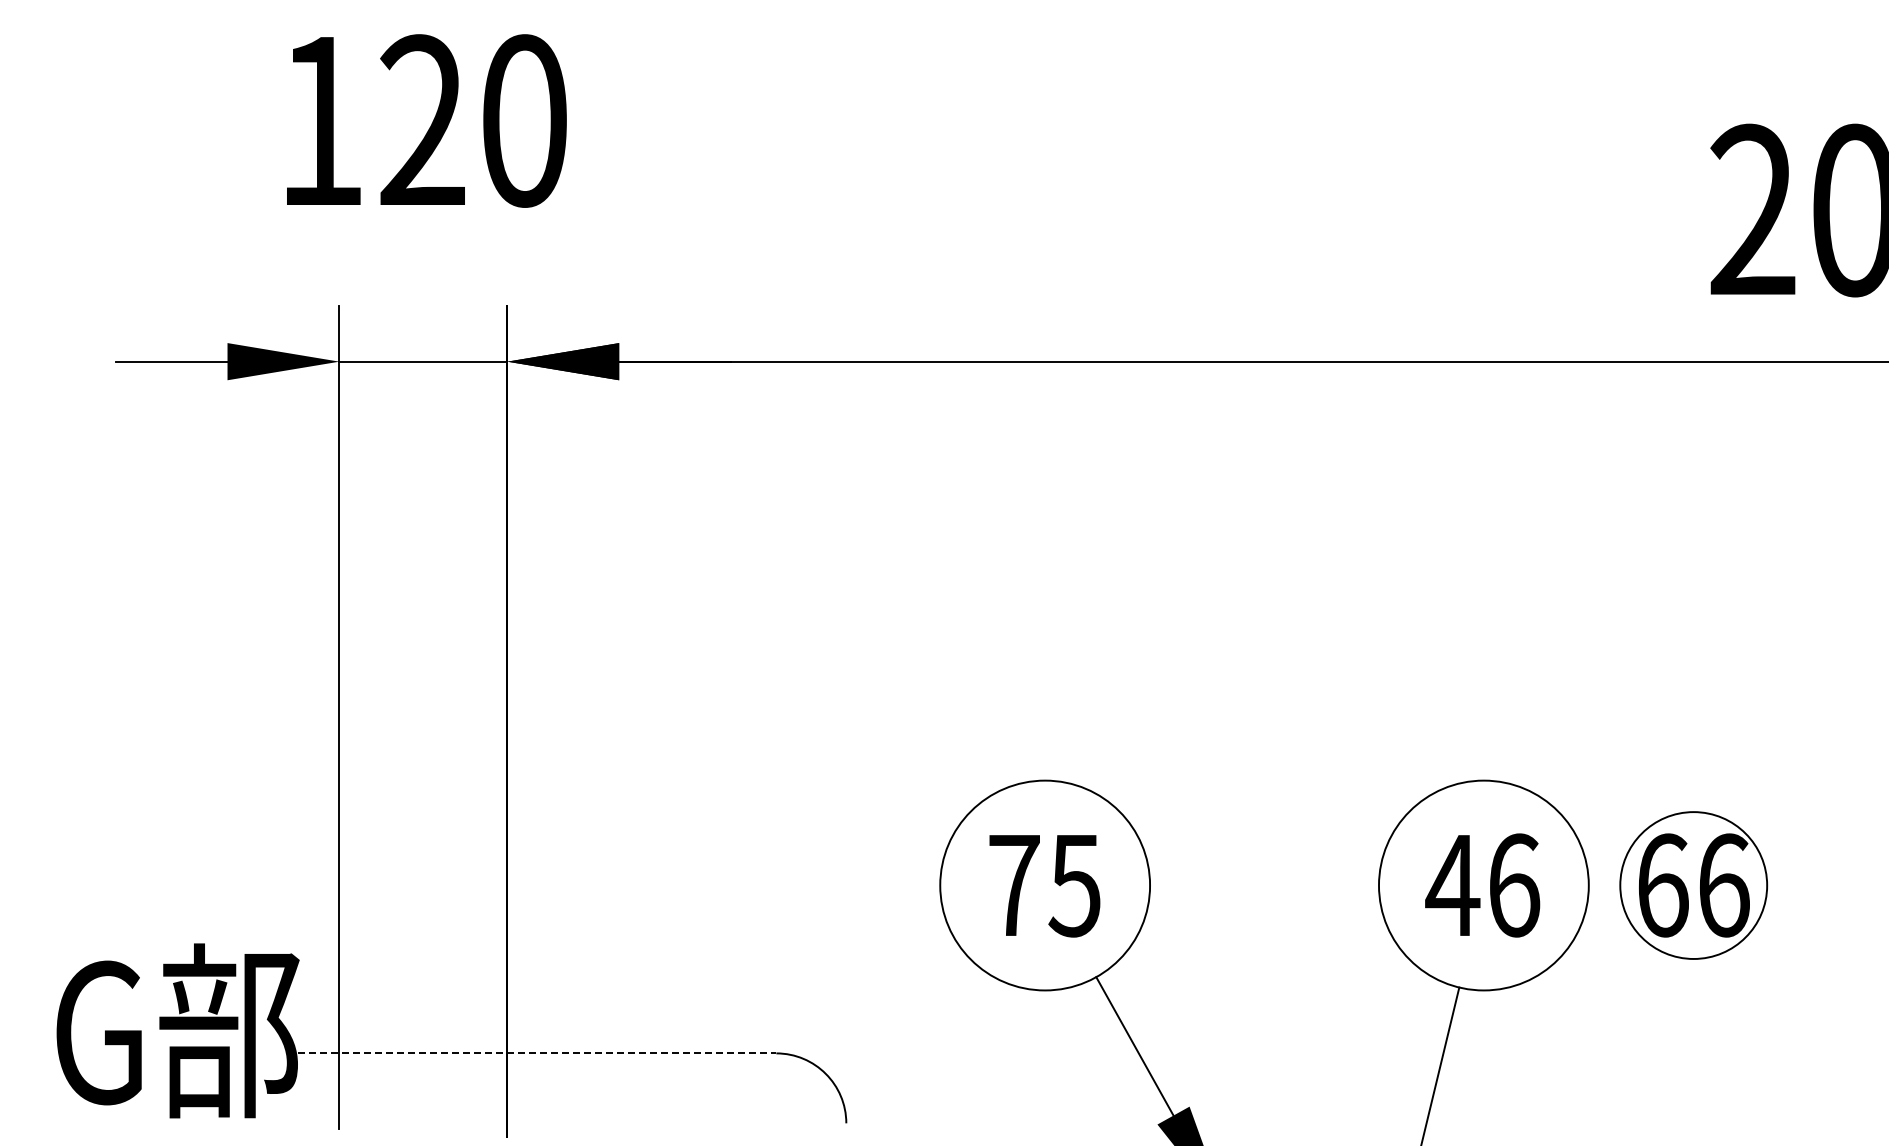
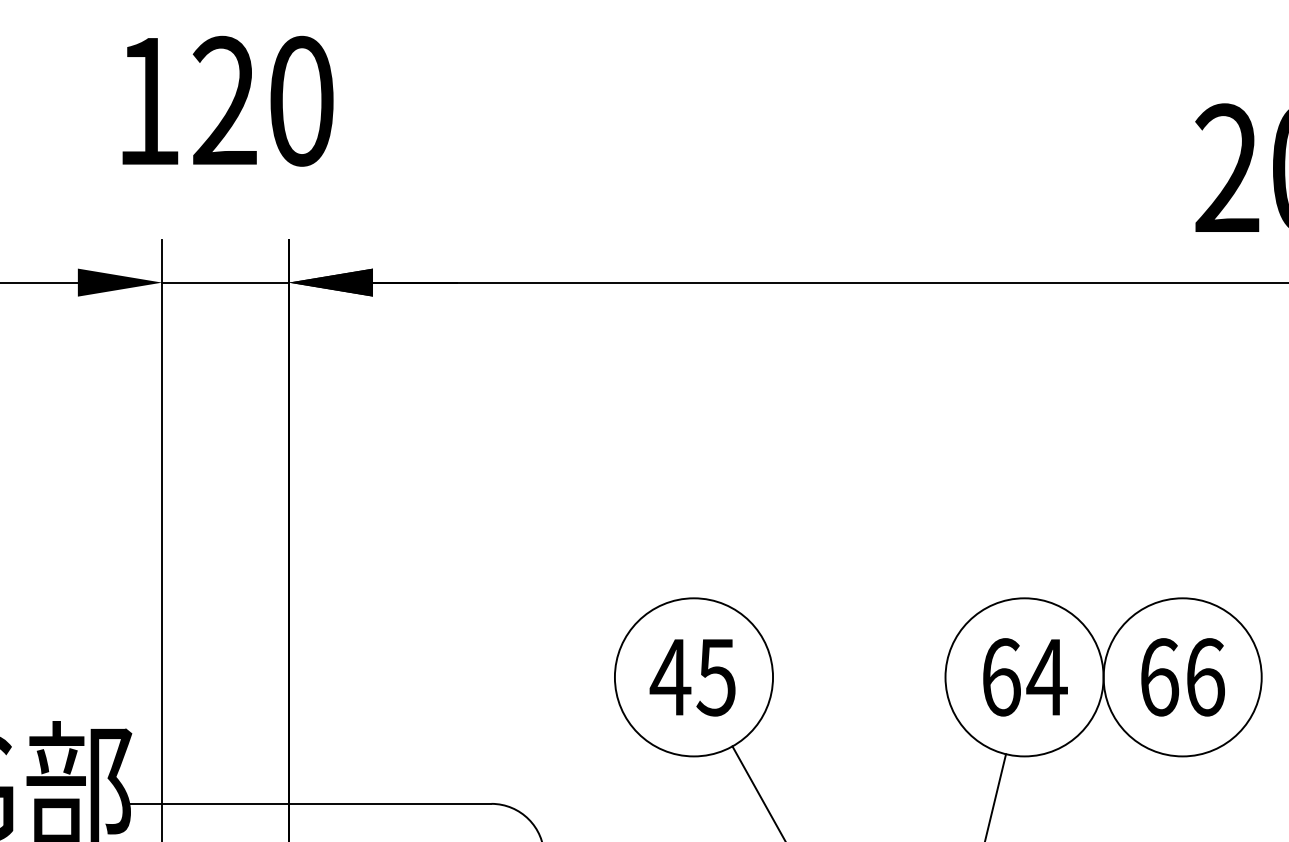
text: (1013, 885) -> (670, 677), 75 -> 45
text: (1483, 885) -> (1024, 677), 46 -> 64
circle: (1693, 885) -> (1182, 677), size x1.43
line: (531, 1053) -> (306, 803), dashed -> solid

